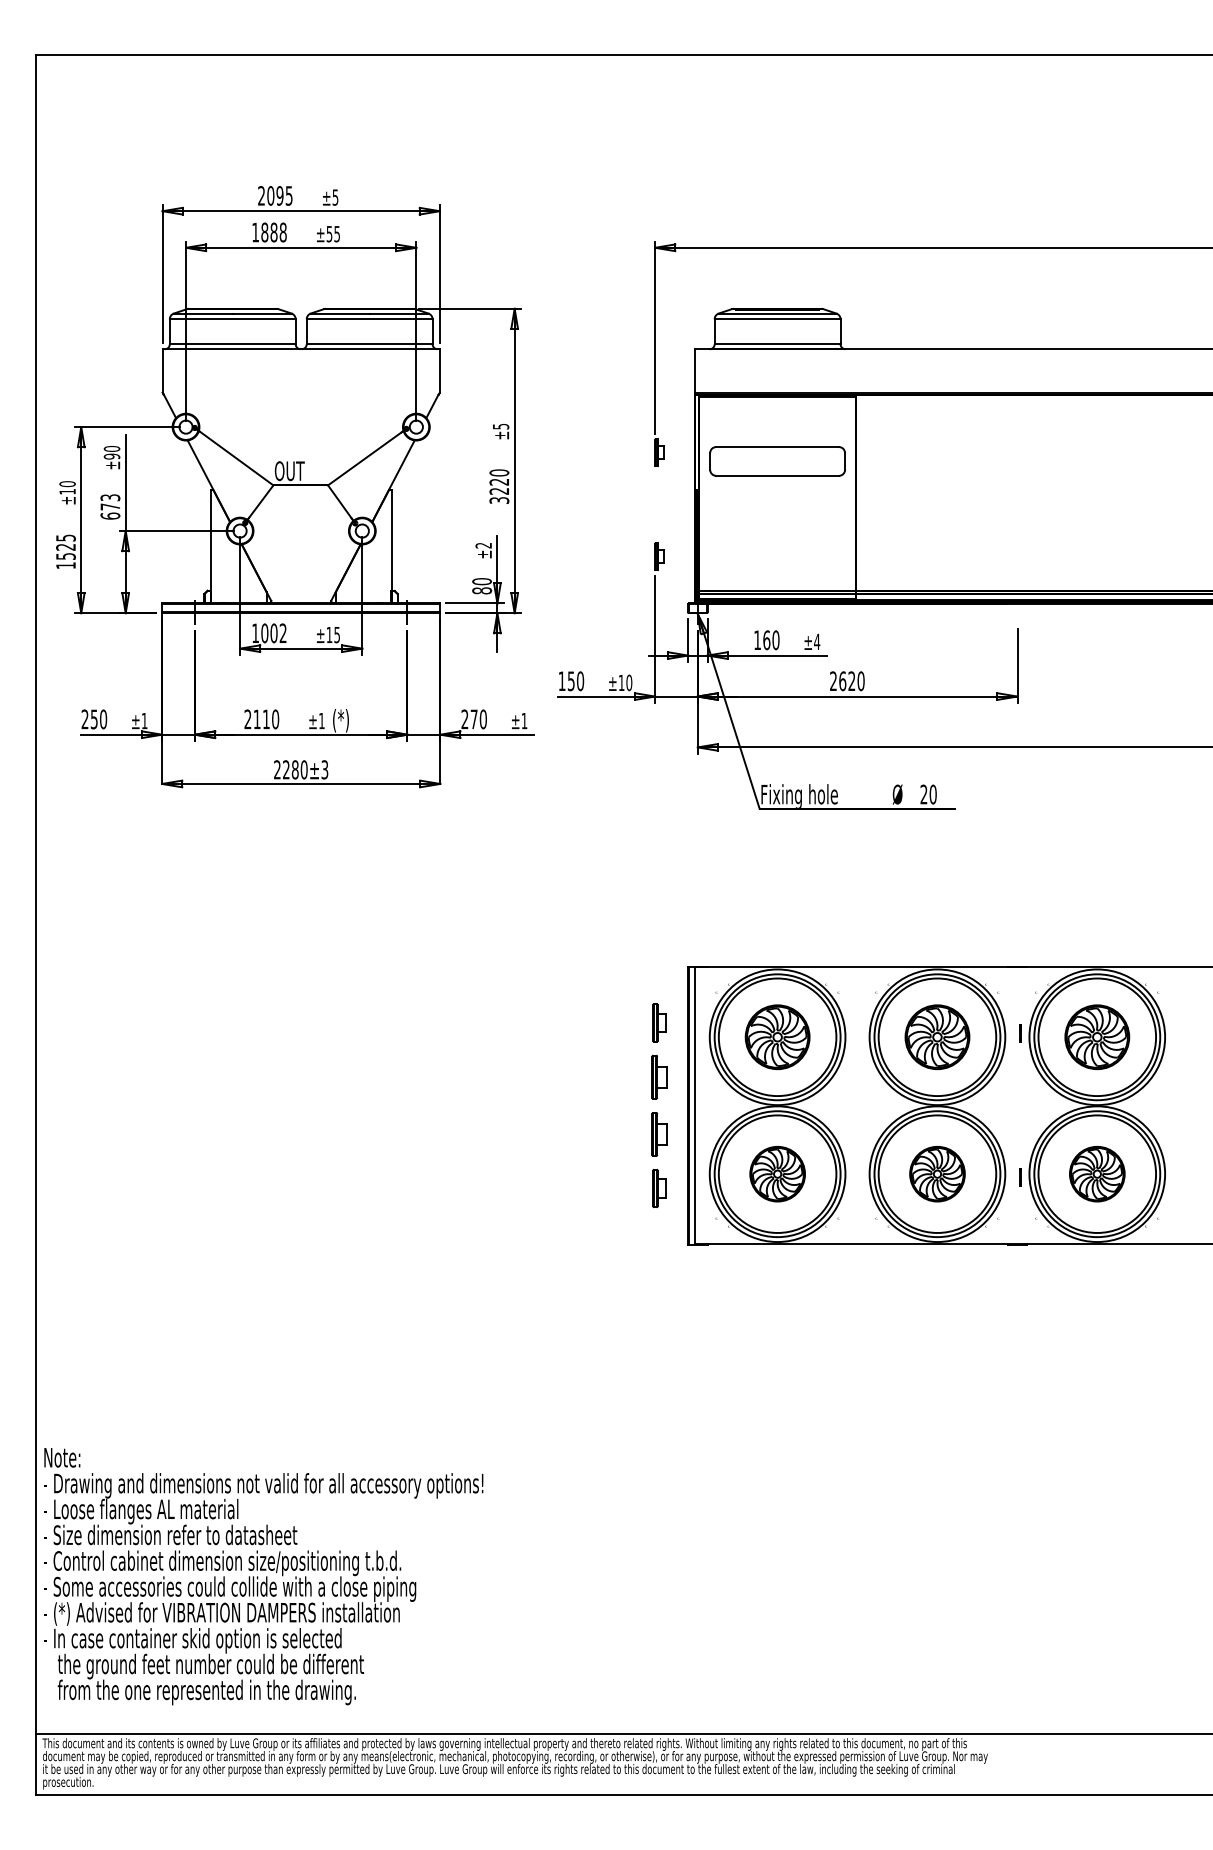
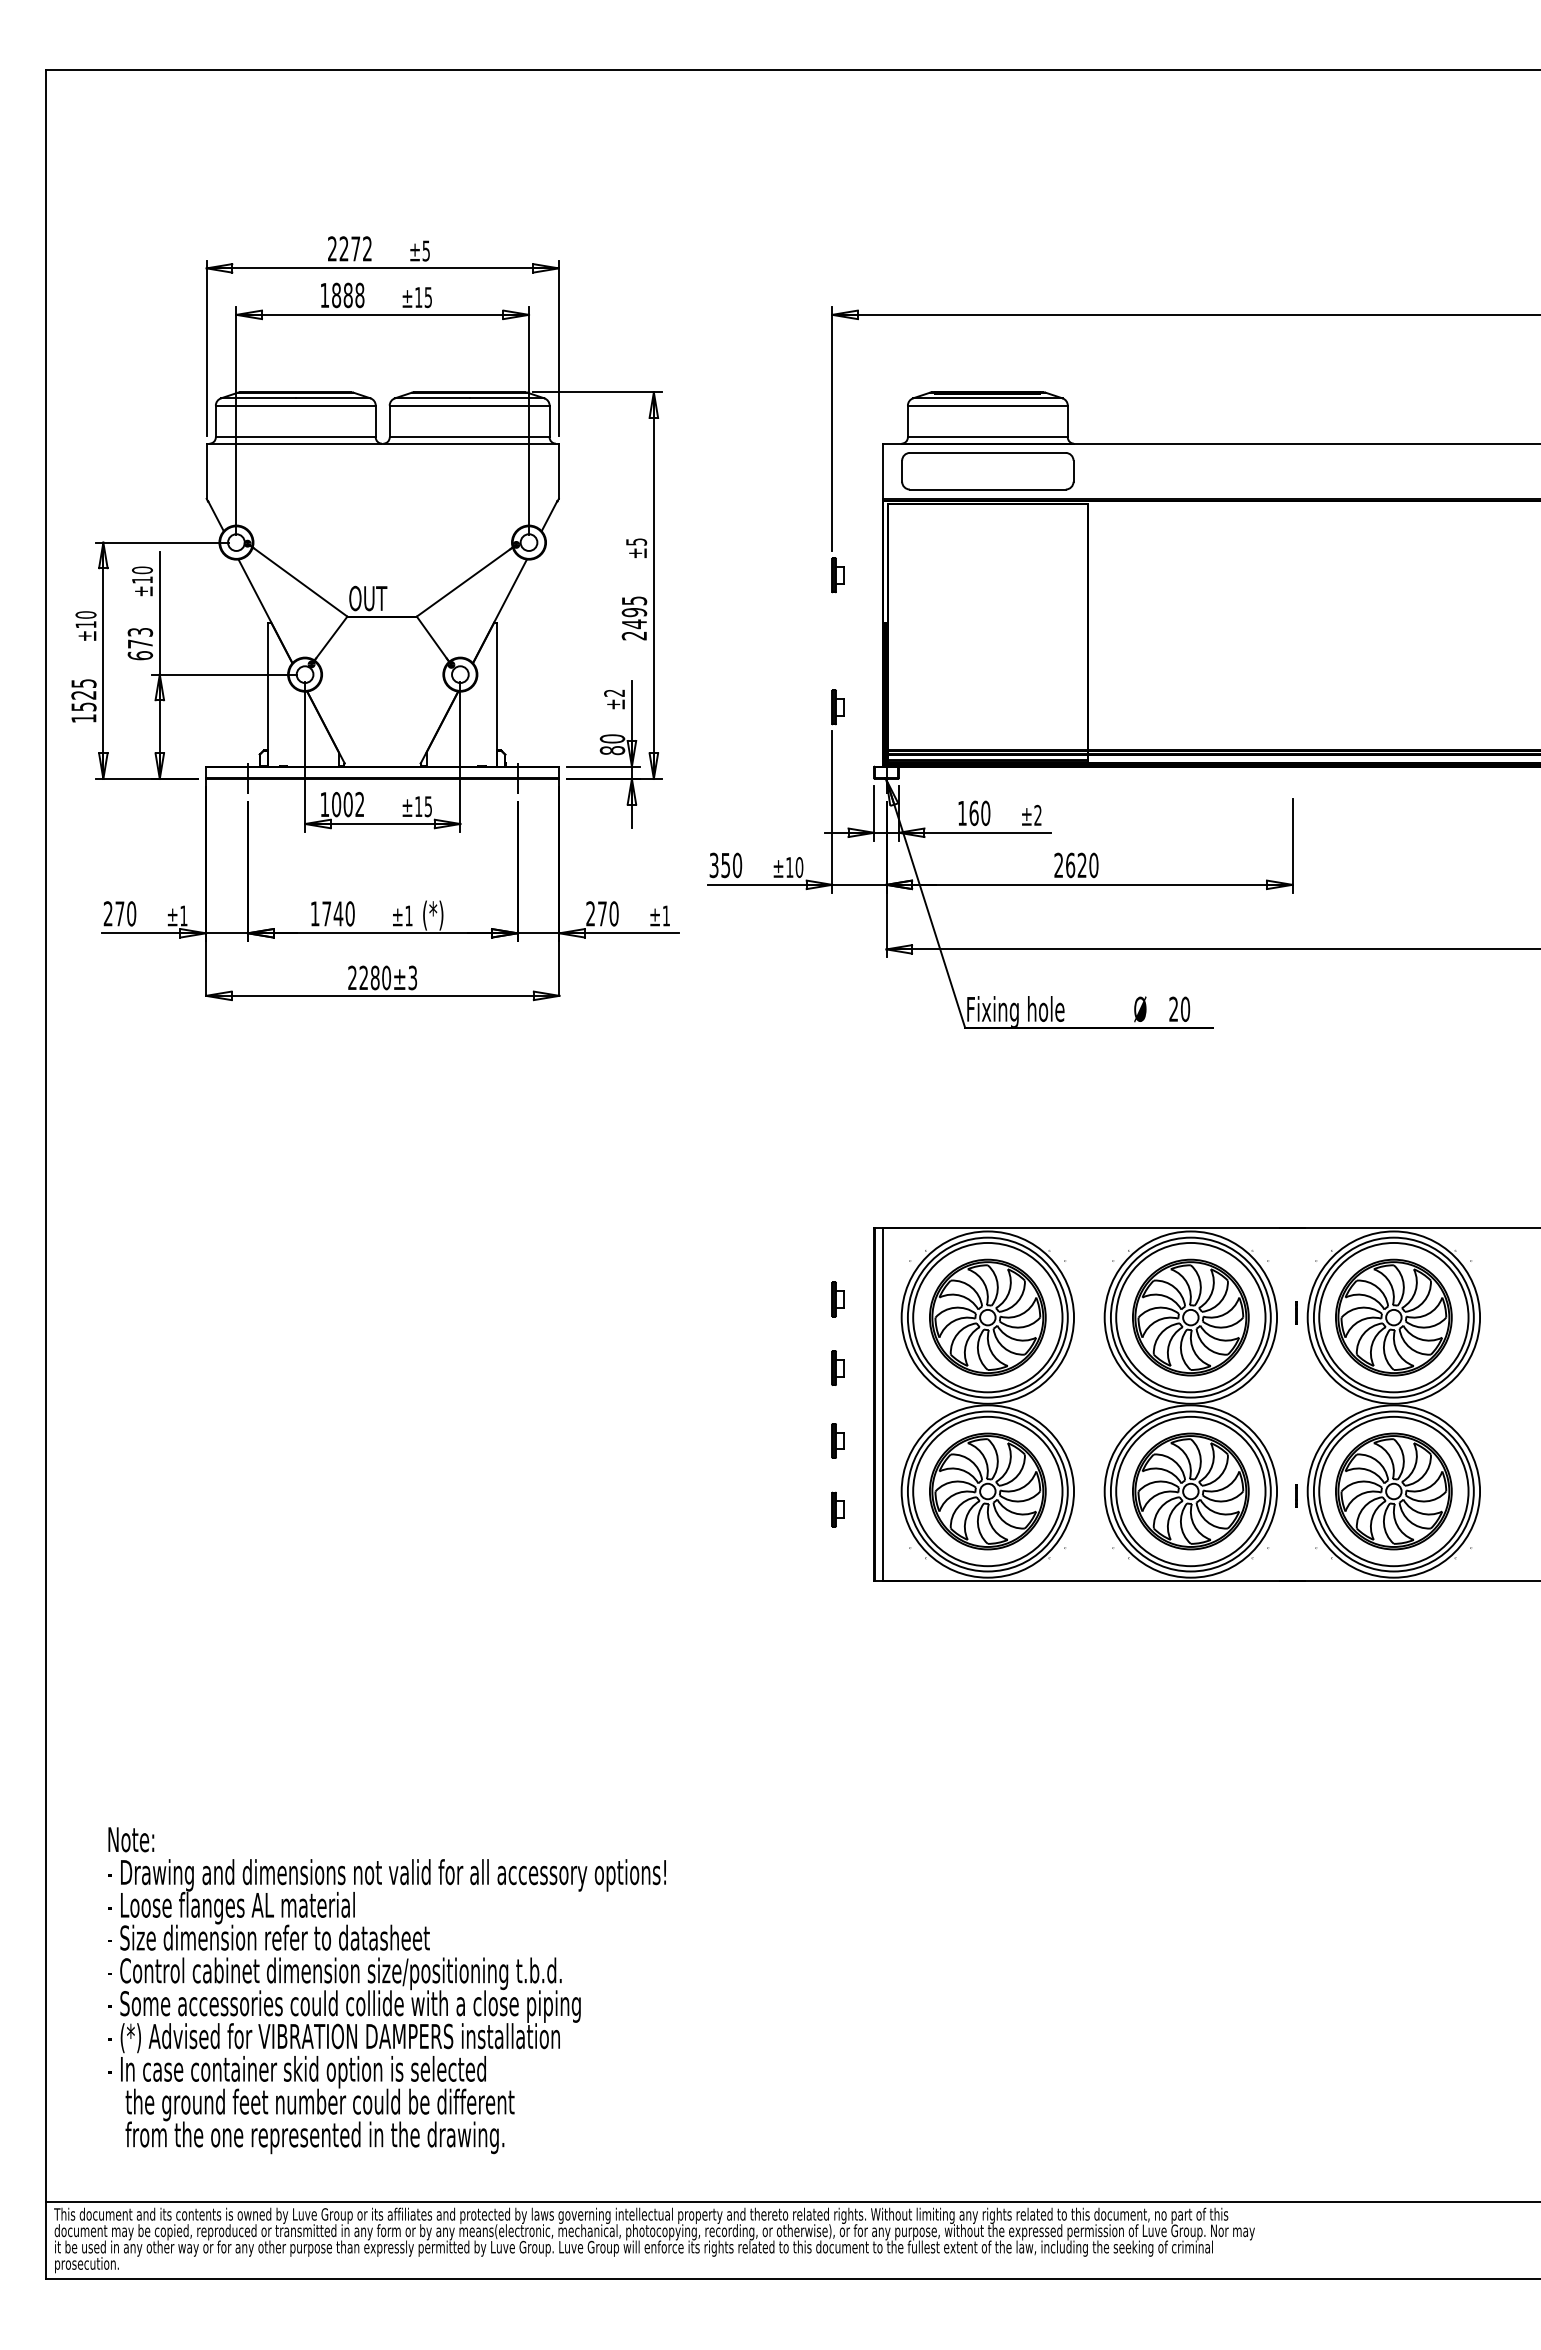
text: (279, 195) -> (355, 248), 2095 -> 2272
text: (329, 234) -> (418, 297), ±55 -> ±15
text: (112, 456) -> (142, 579), ±90 -> ±10
part: (777, 461) -> (987, 471), moved
text: (499, 486) -> (634, 618), 3220 -> 2495
text: (817, 641) -> (1038, 814), ±4 -> ±2
text: (561, 681) -> (713, 865), 150 -> 350
text: (93, 719) -> (119, 913), 250 -> 270
text: (256, 719) -> (326, 913), 2110 -> 1740
part: (659, 1023) -> (837, 1299), size x0.71
part: (777, 1037) -> (987, 1317), size x1.43
part: (937, 1037) -> (1190, 1317), size x1.43
part: (1096, 1037) -> (1393, 1317), size x1.43
part: (659, 1076) -> (837, 1367), size x0.62
part: (659, 1134) -> (837, 1440), size x0.62
part: (777, 1174) -> (987, 1491), size x1.67
part: (937, 1174) -> (1190, 1491), size x1.67
part: (1096, 1174) -> (1393, 1491), size x1.67
part: (659, 1188) -> (837, 1509), size x0.71
text: (263, 1576) -> (386, 1990), moved

